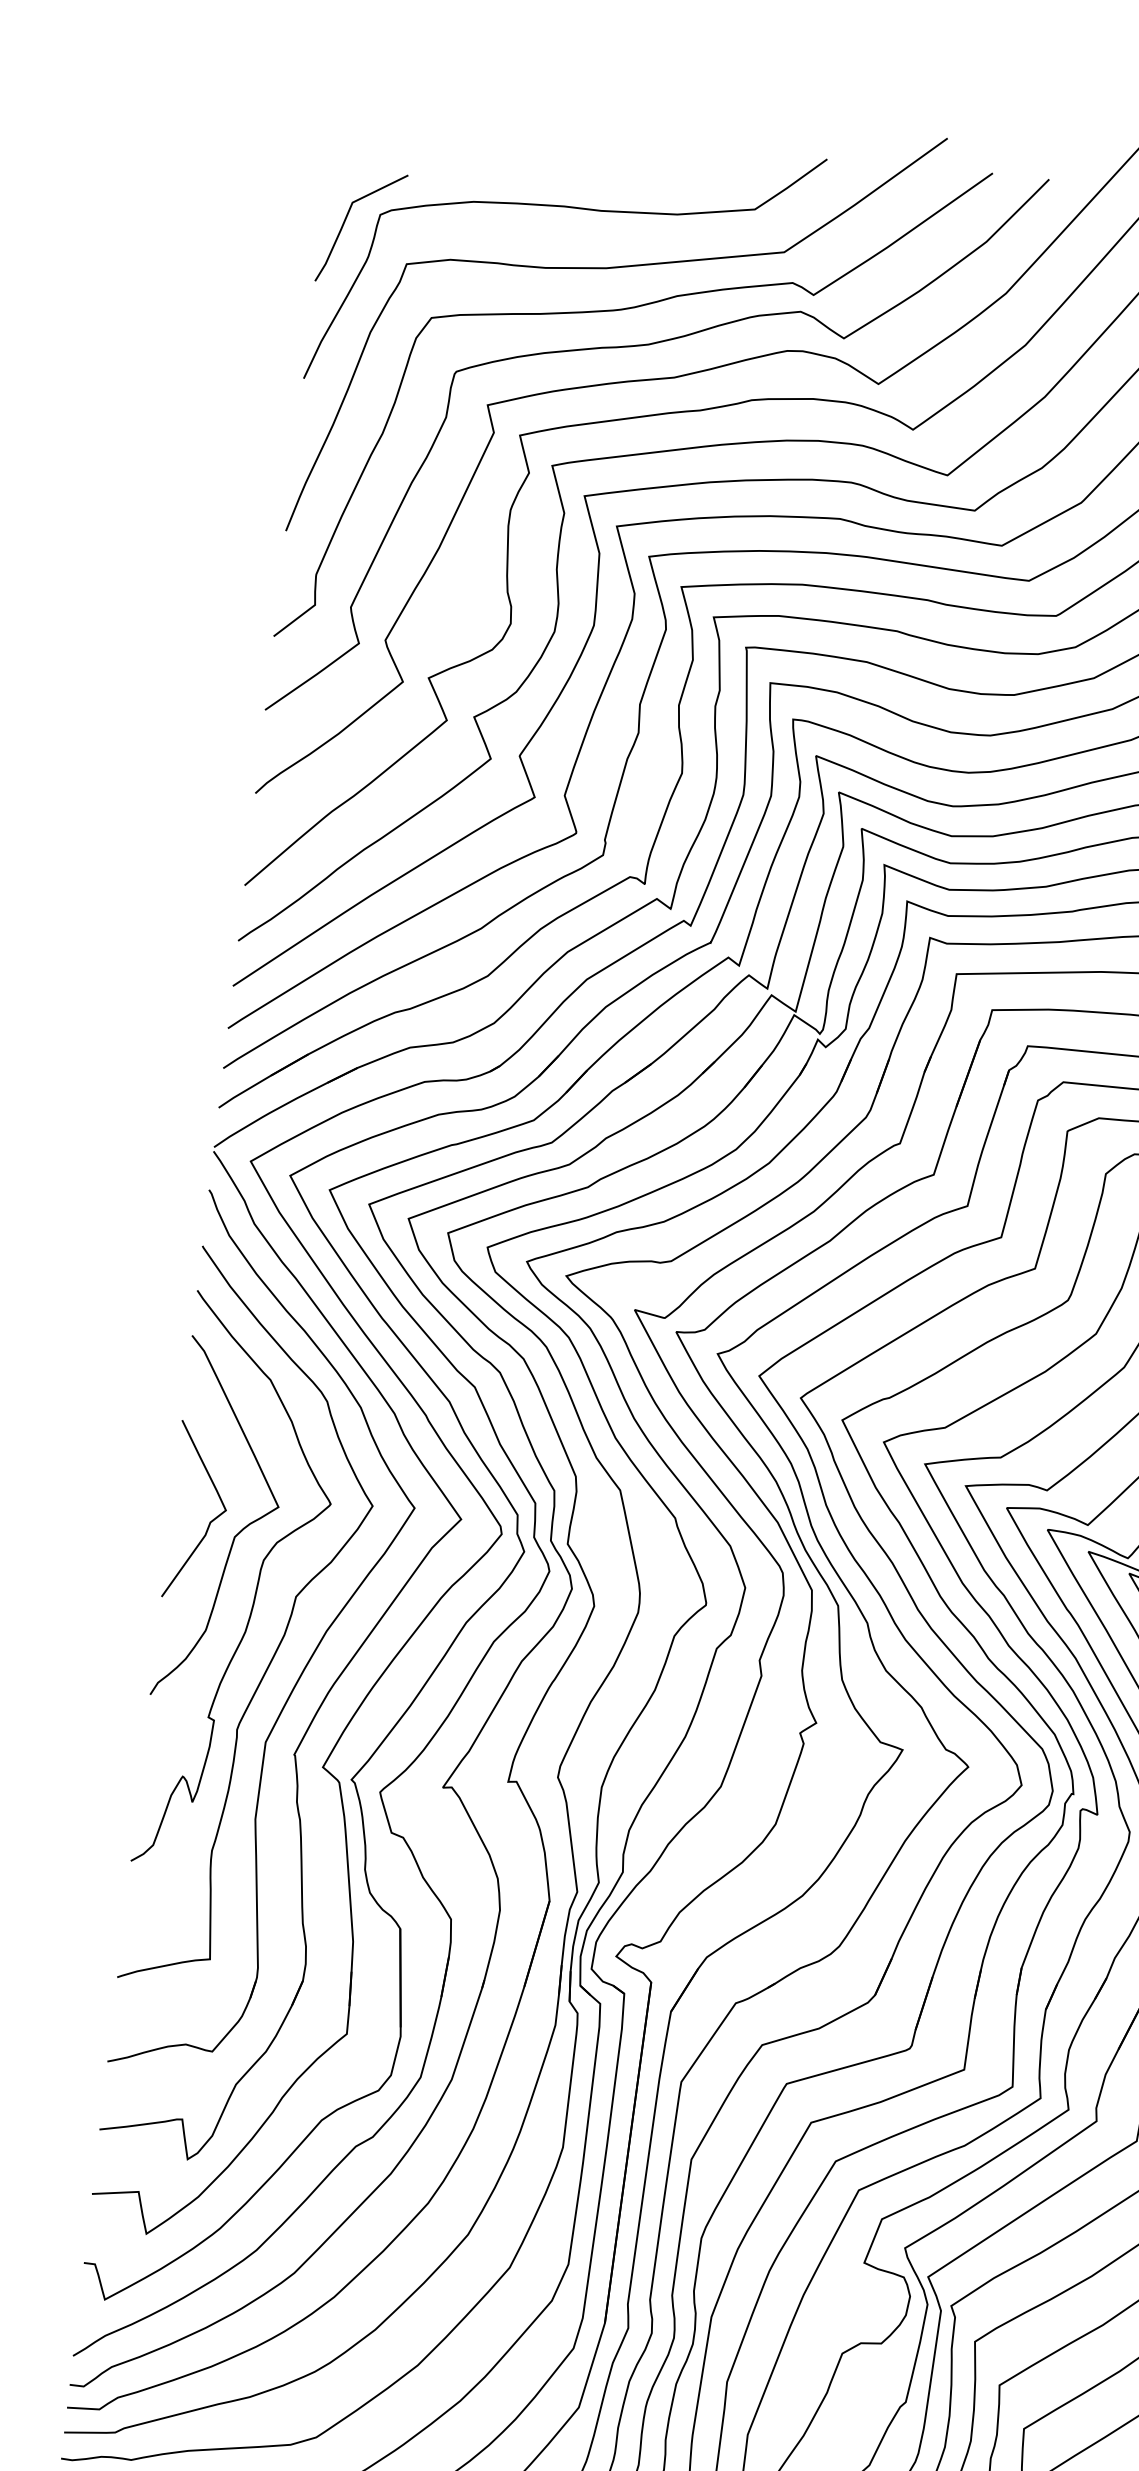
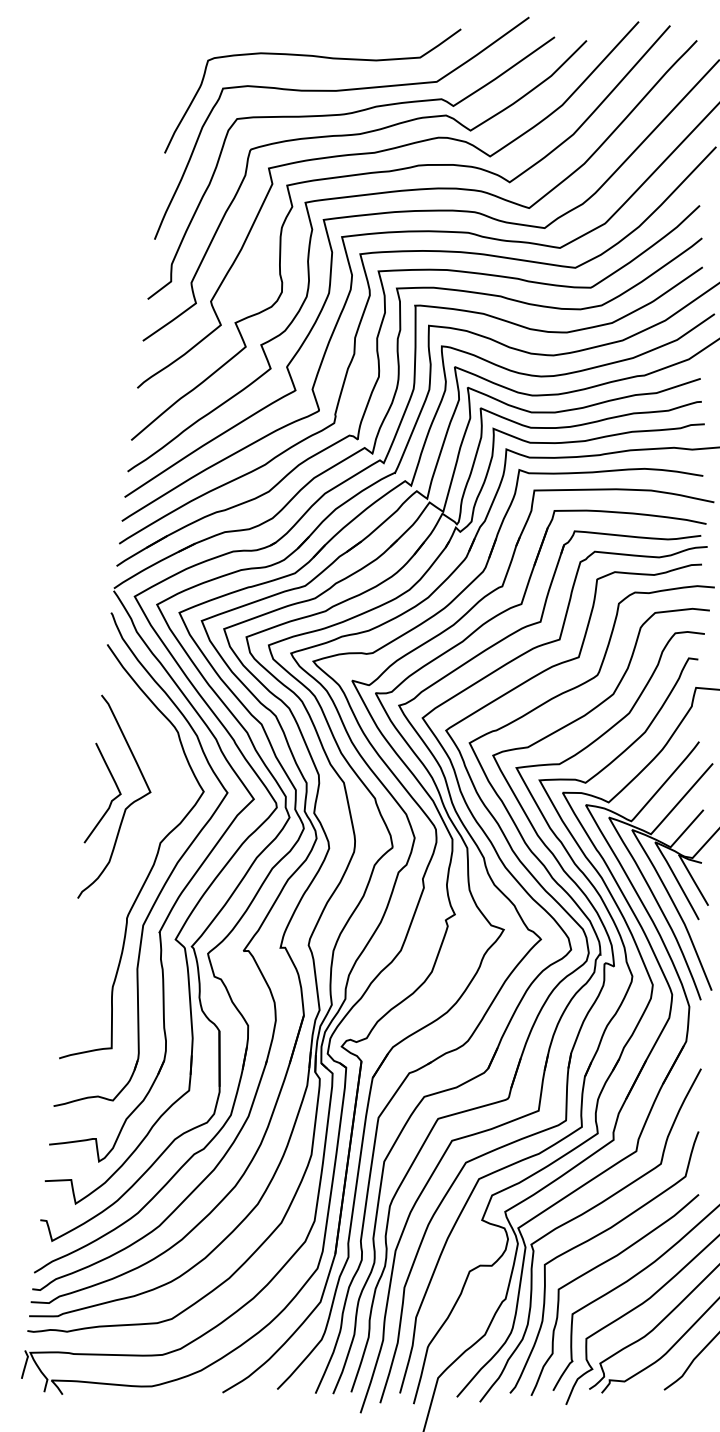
curve: (347, 219) -> (189, 63), removed
curve: (255, 1585) -> (137, 836), removed

